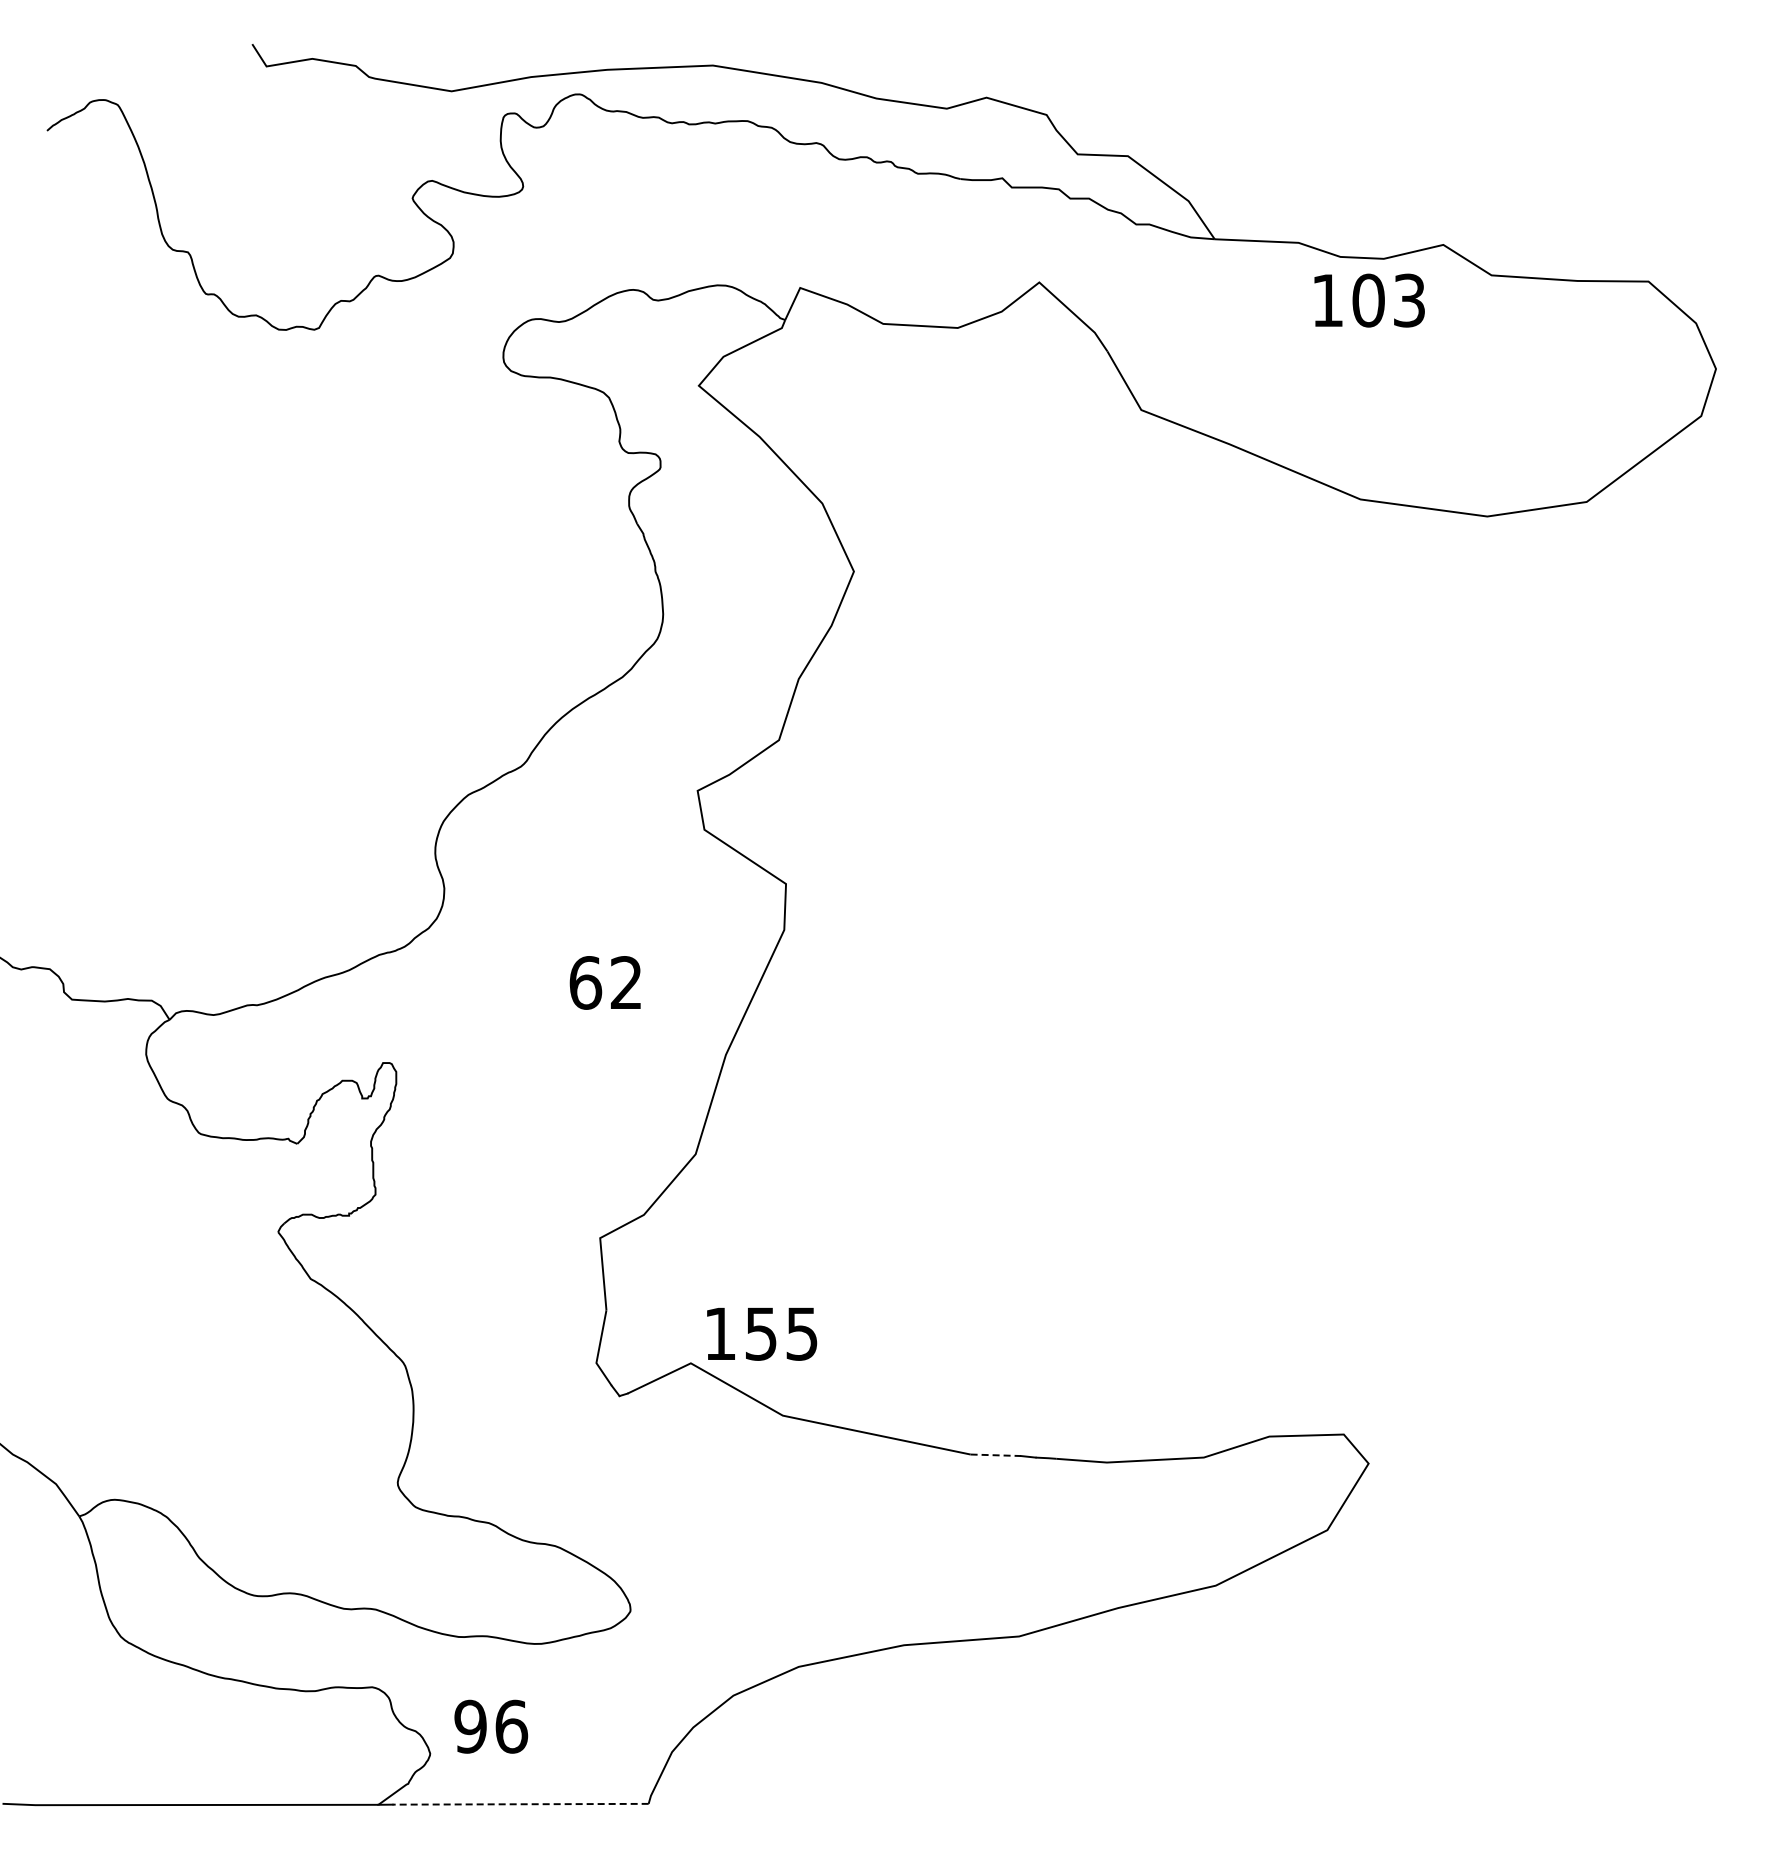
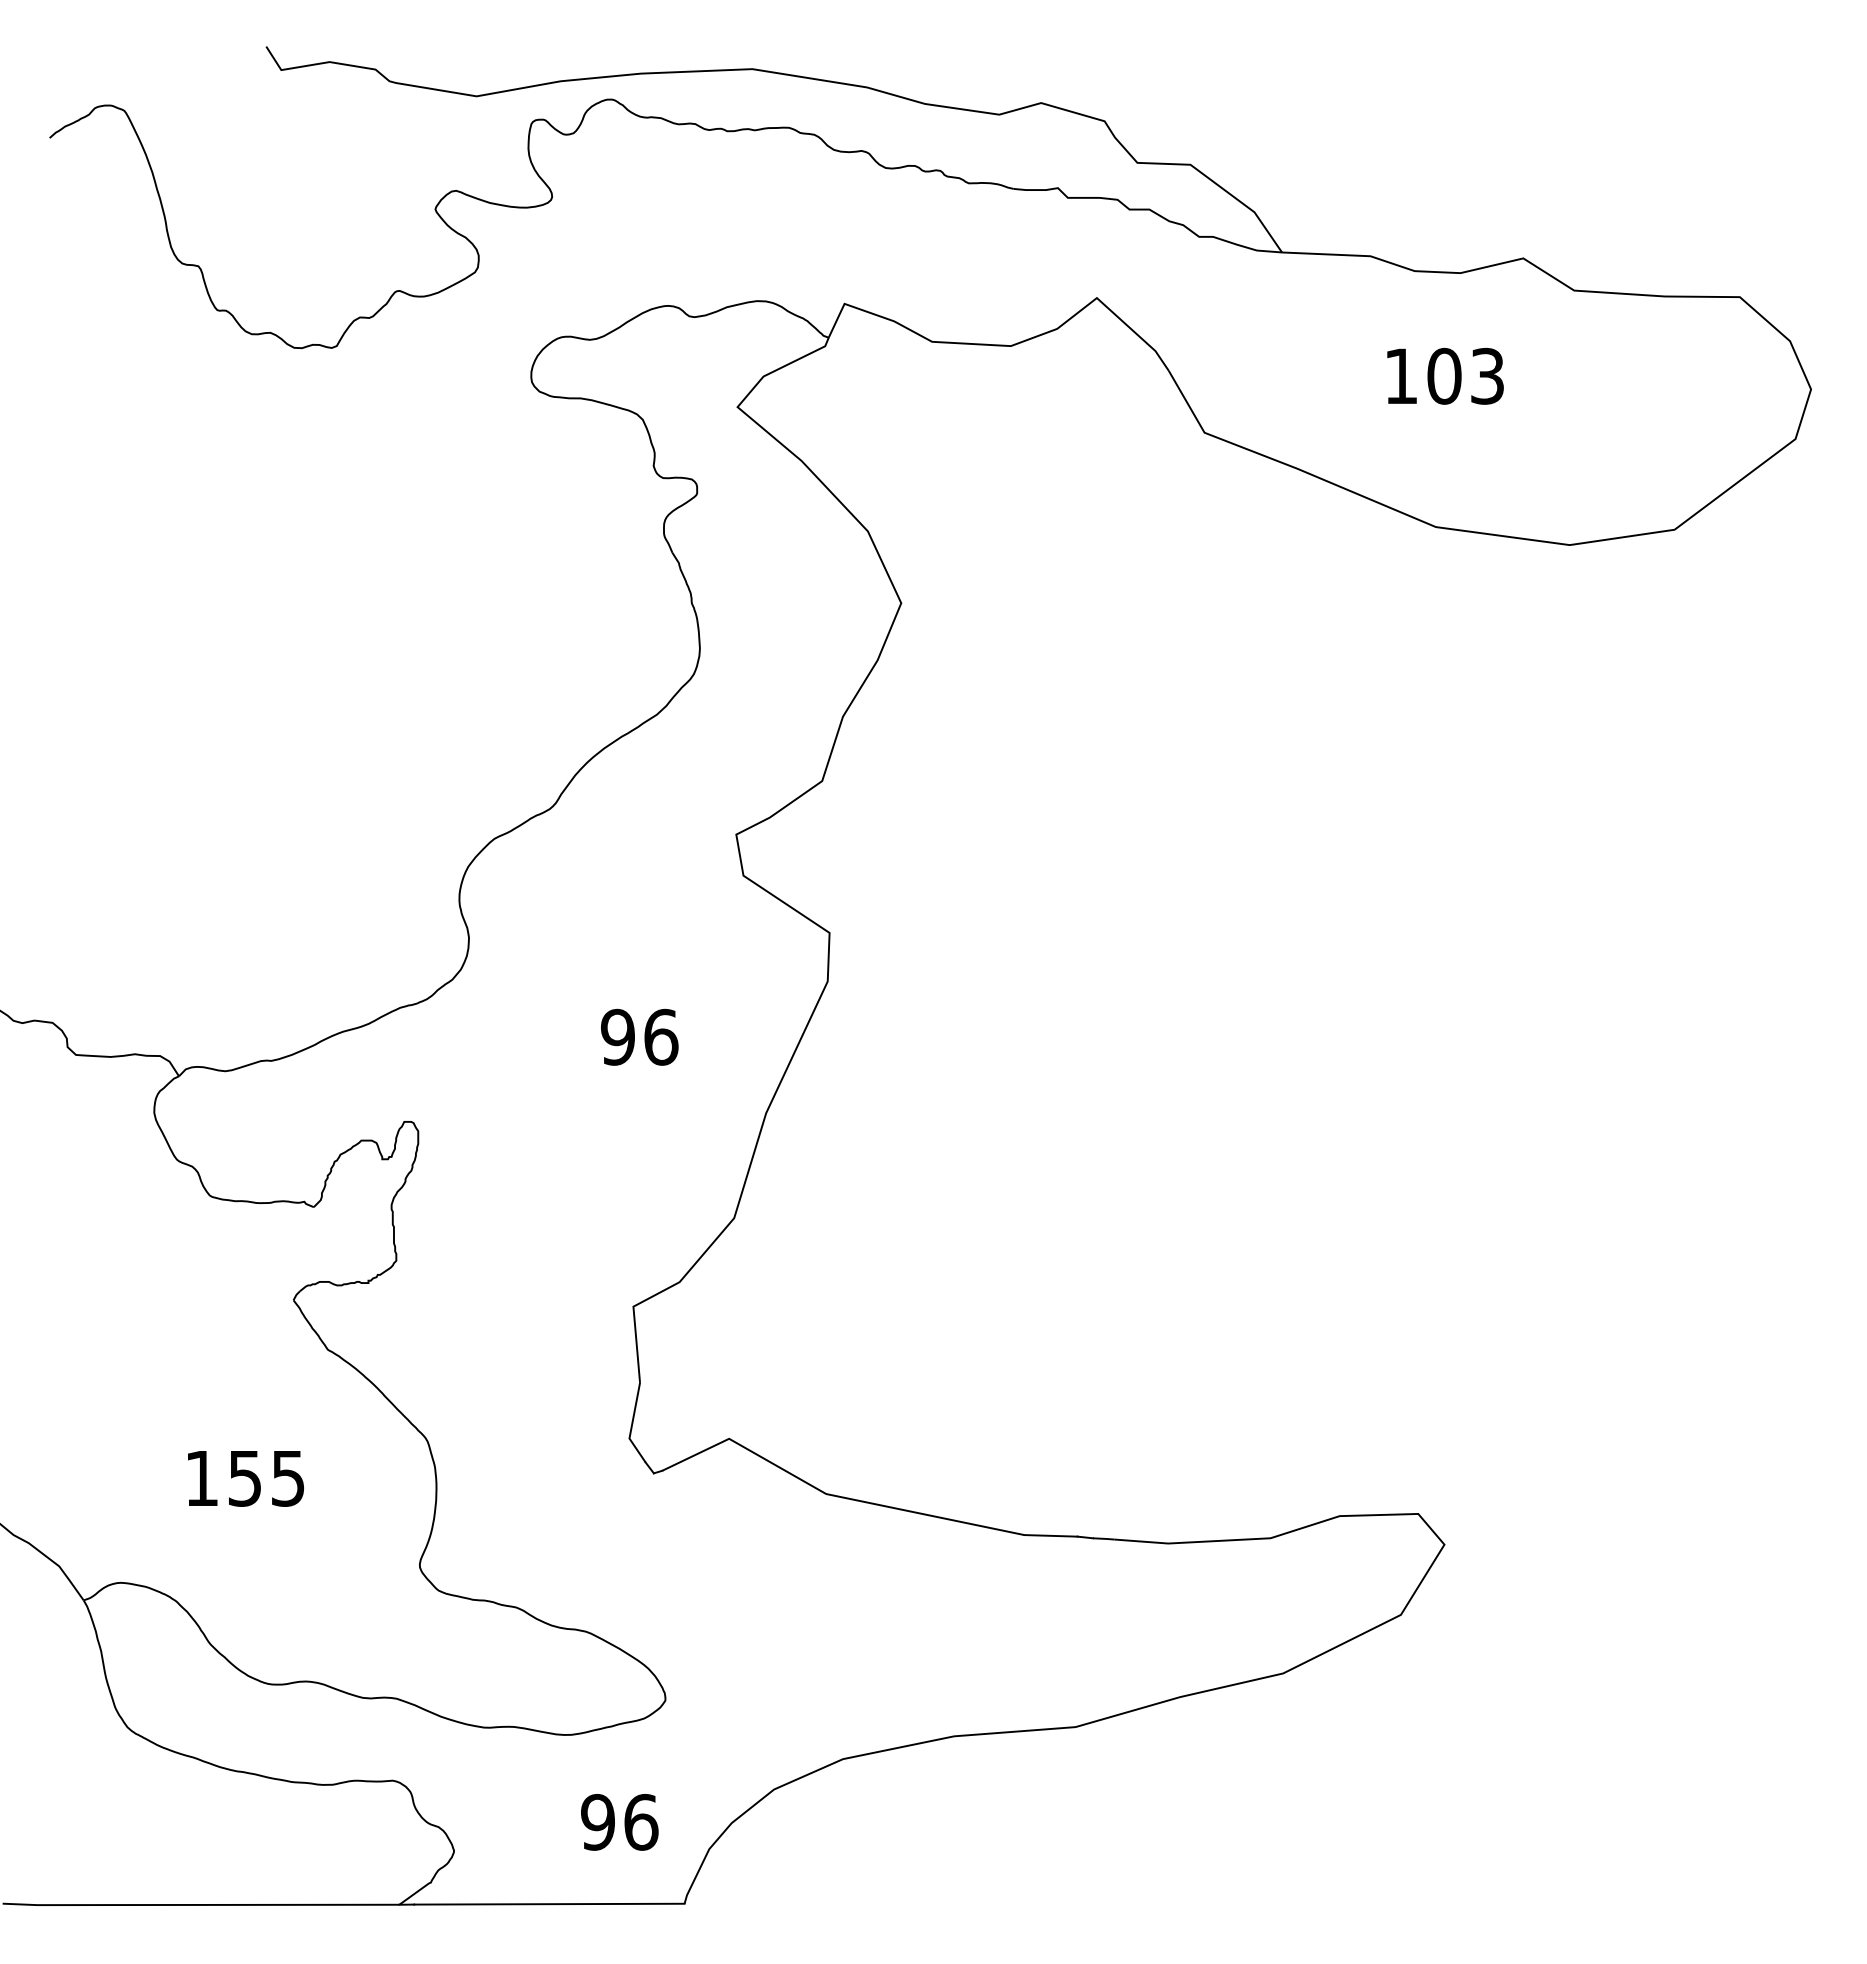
text: (1369, 300) -> (1445, 376), moved
text: (605, 982) -> (639, 1036), 62 -> 96
text: (762, 1334) -> (246, 1479), moved
line: (996, 1455) -> (1051, 1536), dashed -> solid
text: (491, 1726) -> (620, 1822), moved
line: (520, 1804) -> (549, 1904), dashed -> solid

